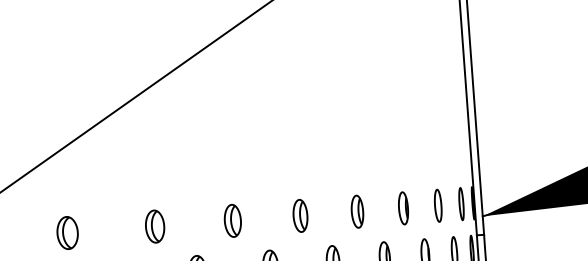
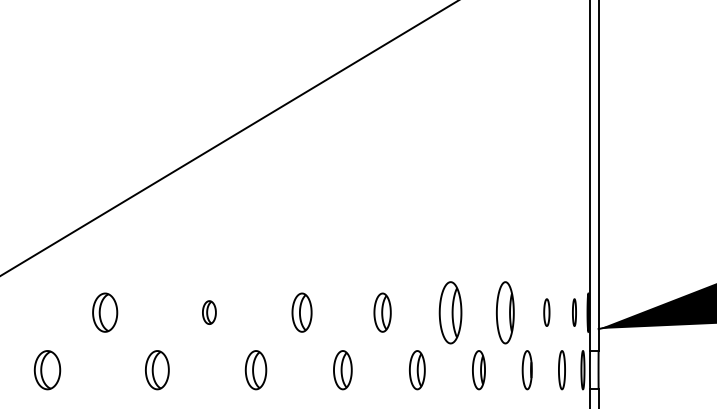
part: (461, 203) -> (574, 312), size x0.7
part: (437, 205) -> (546, 312), size x0.7
part: (403, 208) -> (505, 312), size x1.6
part: (357, 211) -> (450, 312), size x1.6
part: (155, 226) -> (209, 312), size x0.6

